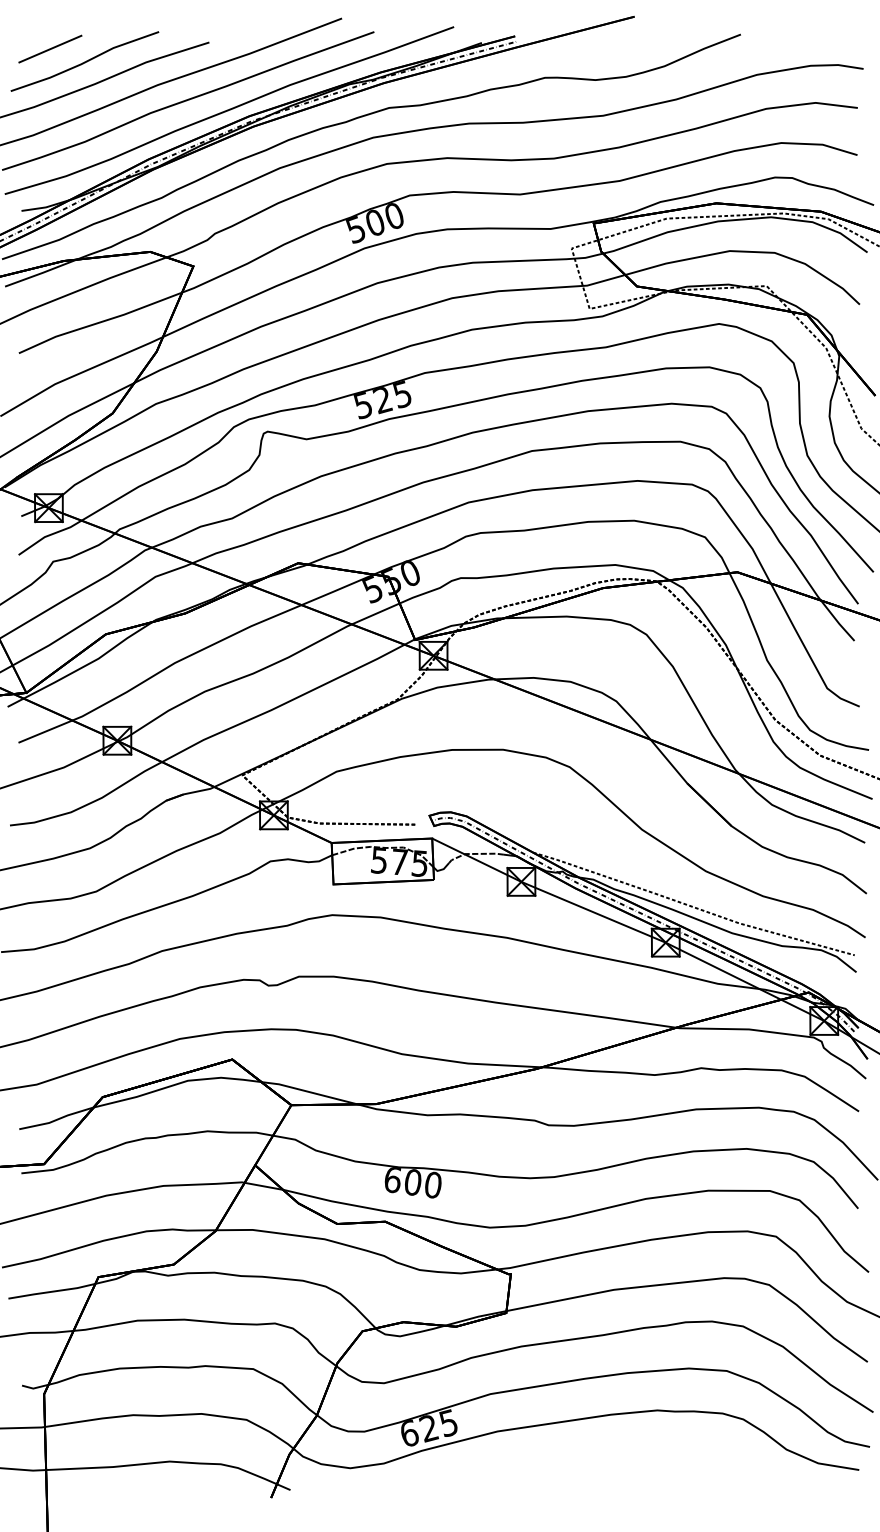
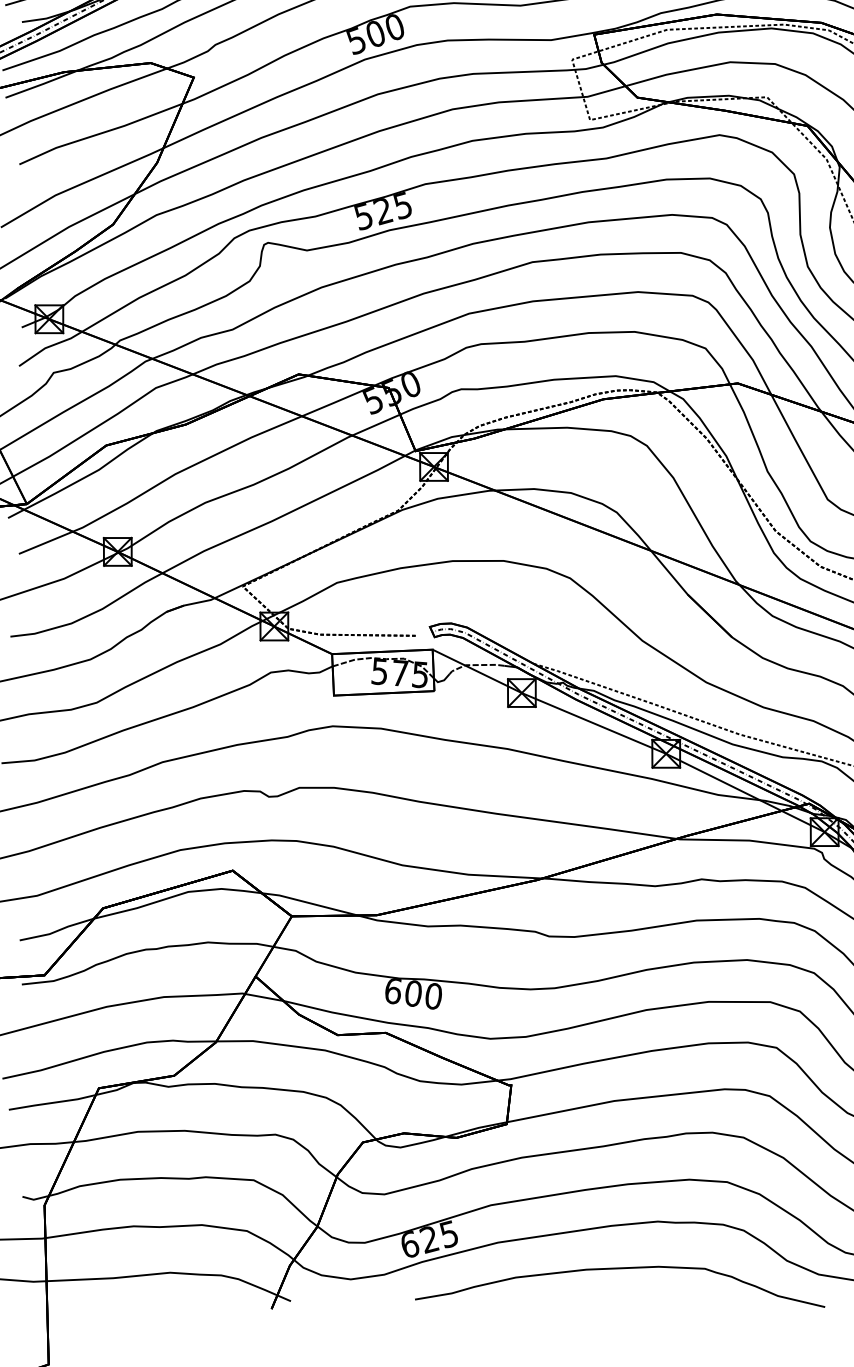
curve: (619, 1458) -> (619, 1269), added

